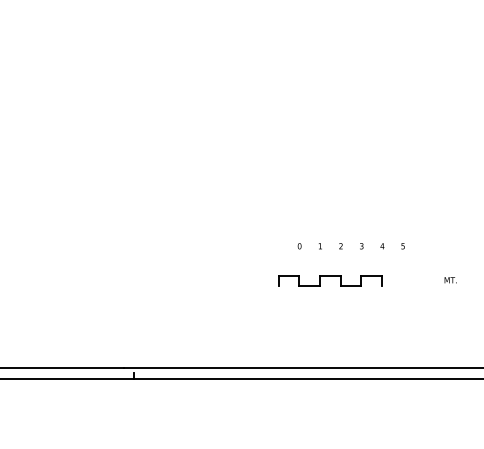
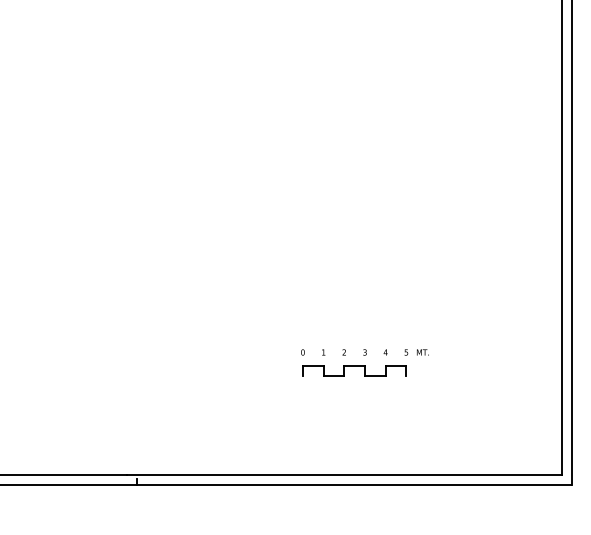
part: (330, 280) -> (354, 370), moved
text: (450, 280) -> (422, 352), moved

